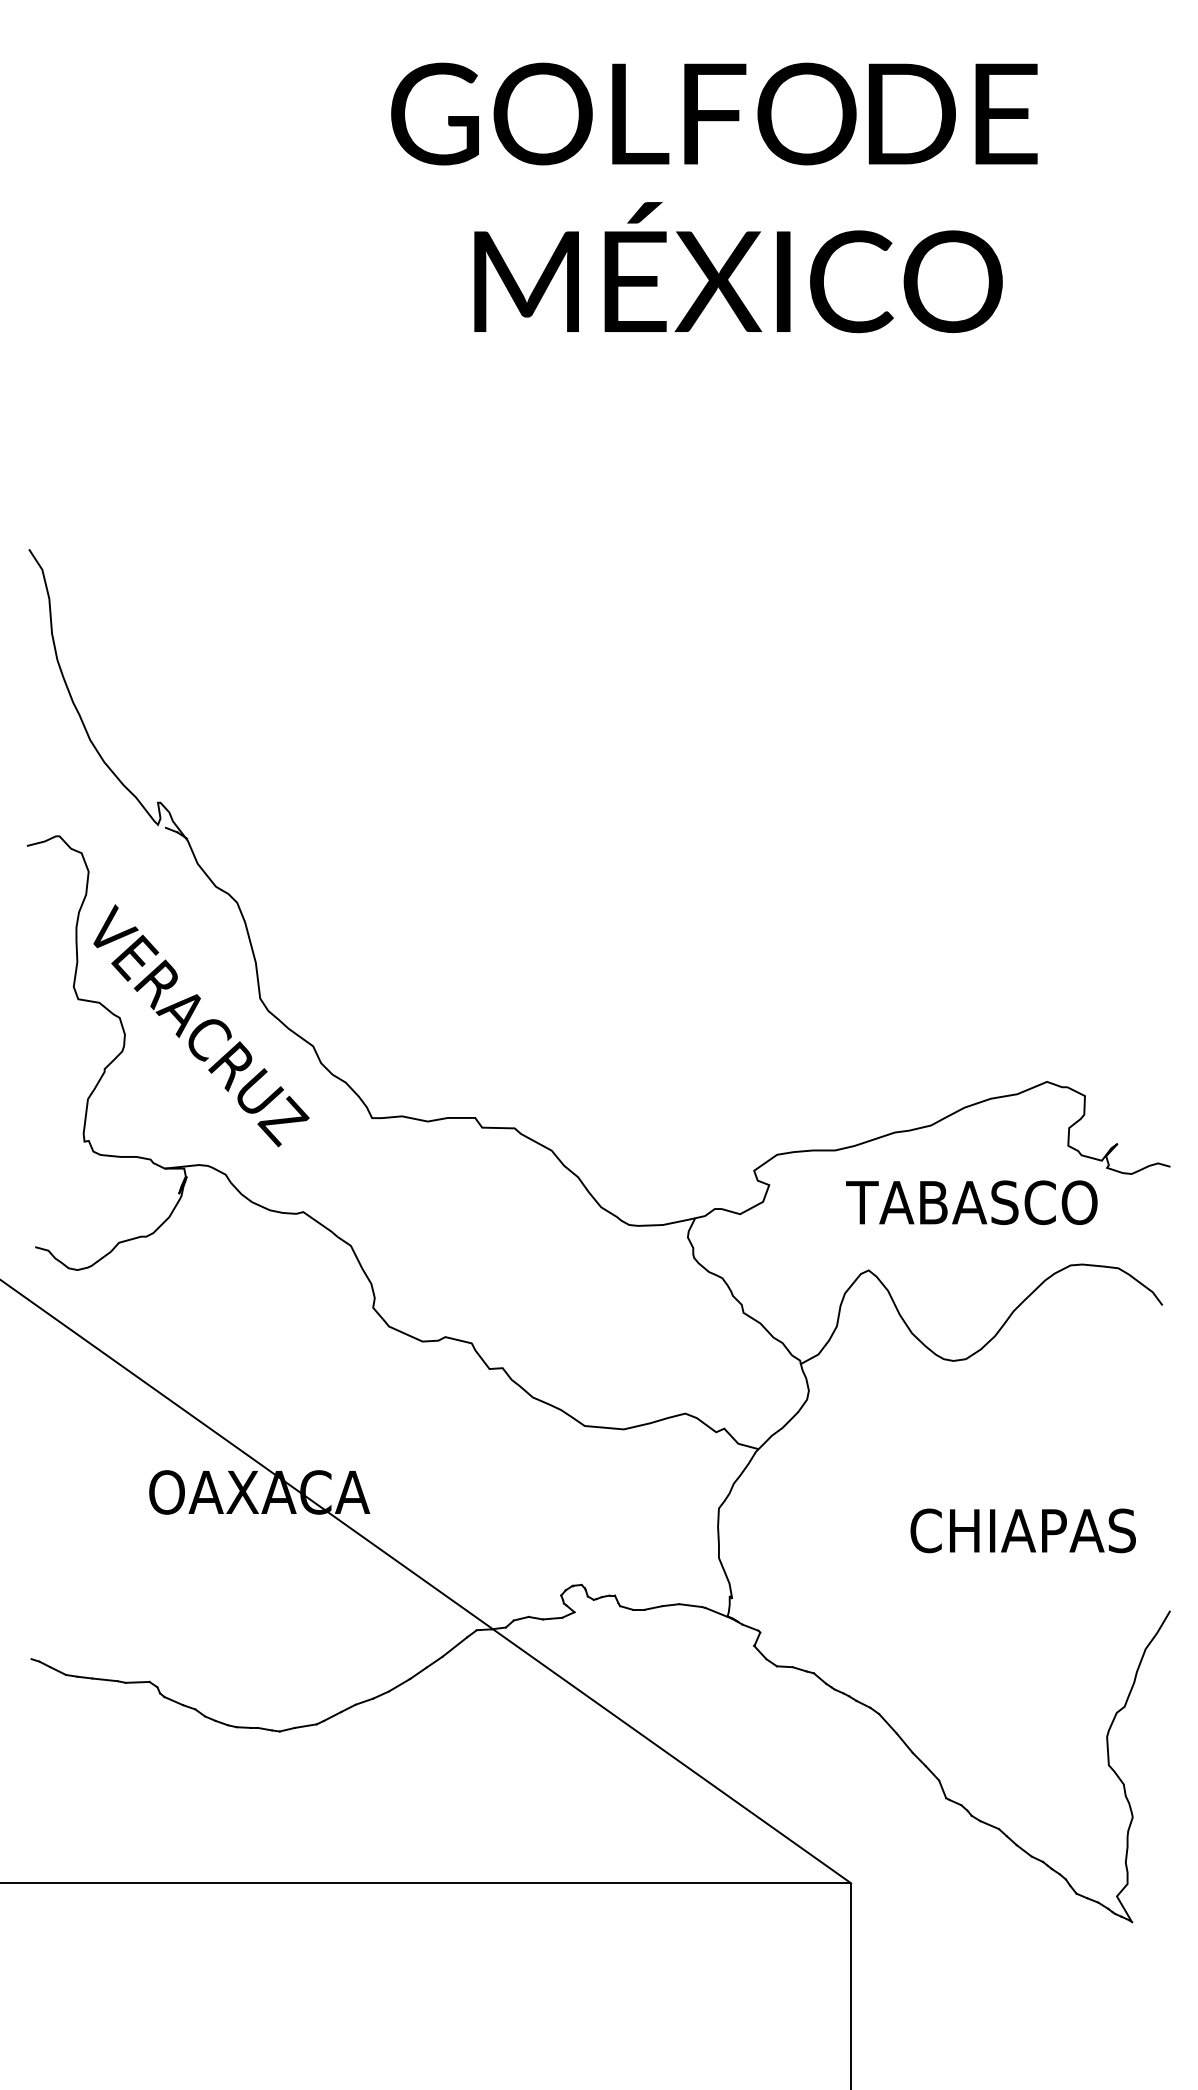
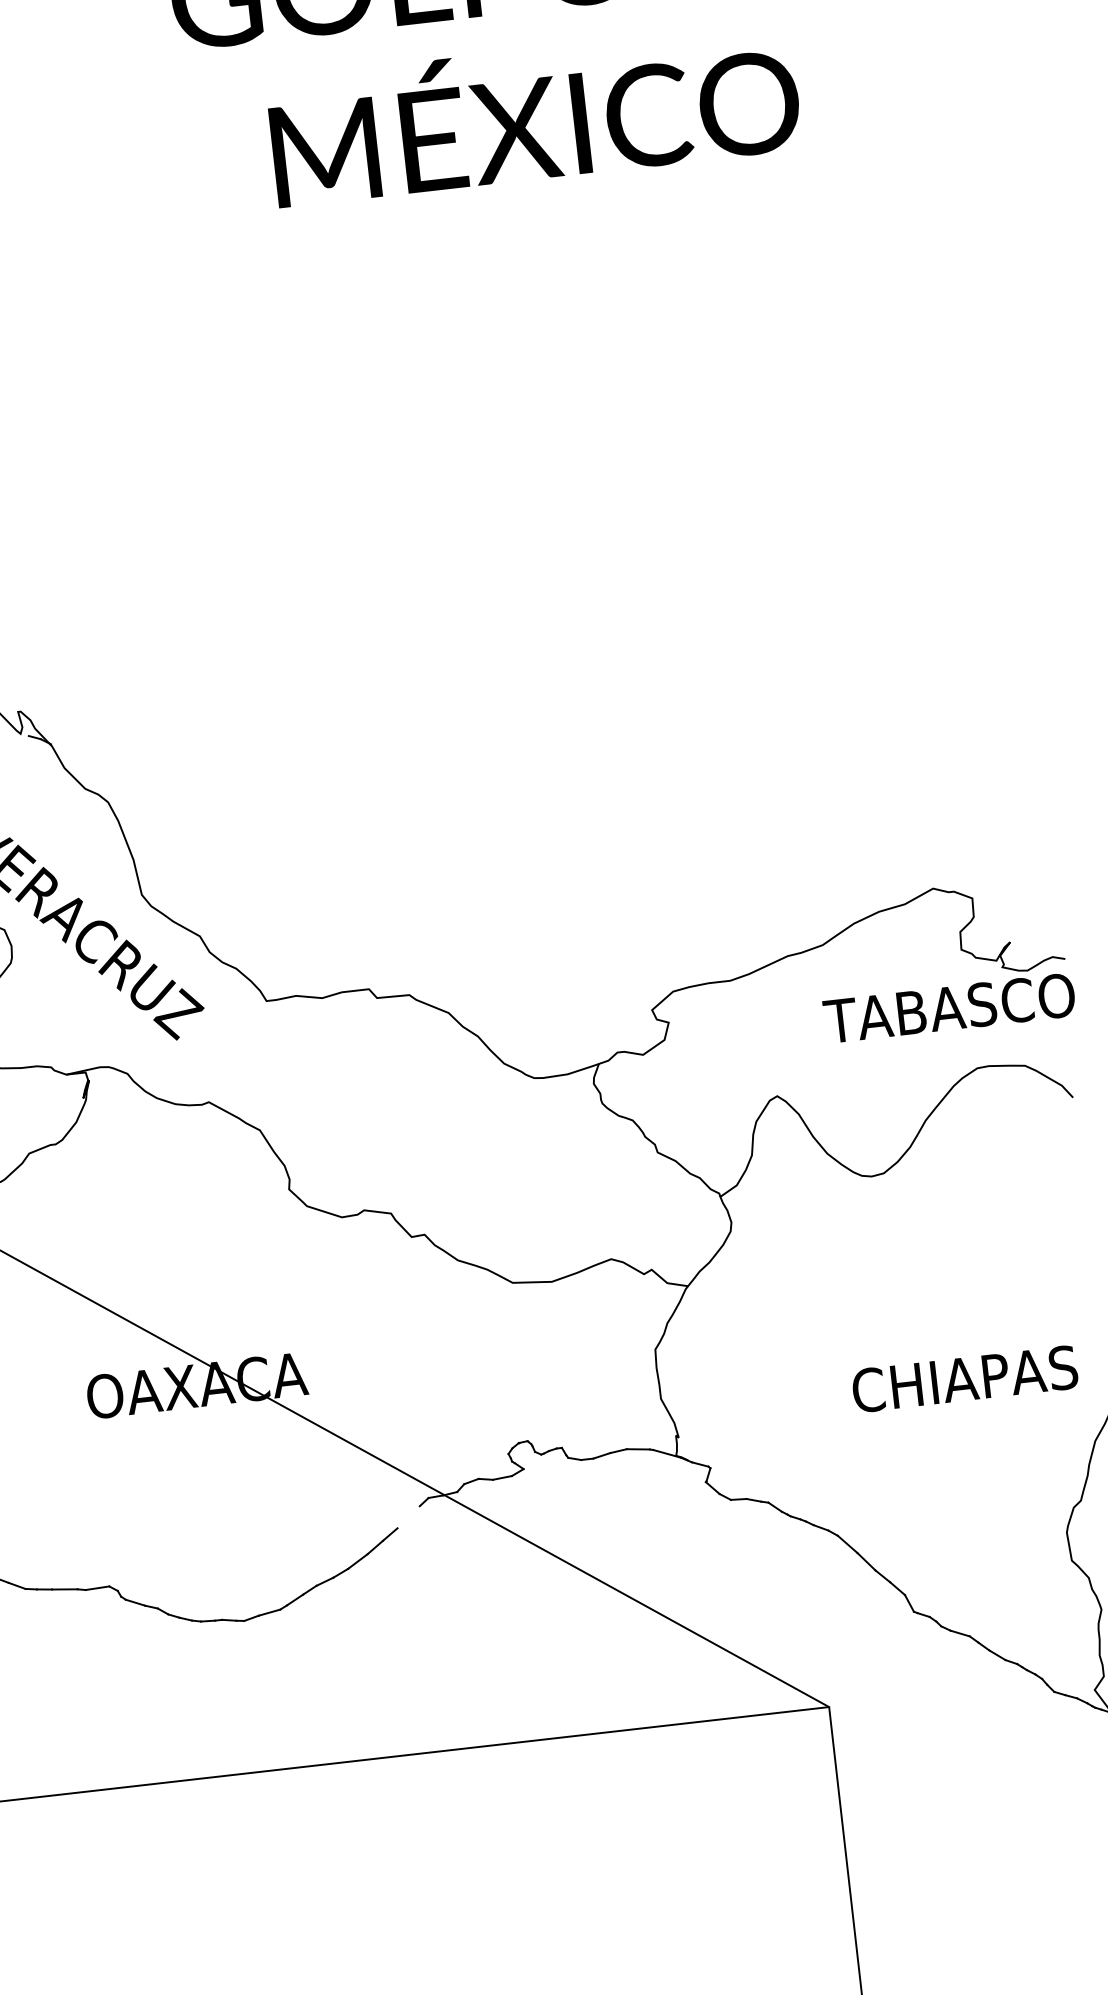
text: (971, 1202) -> (949, 1008), moved
text: (1022, 1530) -> (964, 1378), moved
line: (454, 1646) -> (408, 1516), removed

